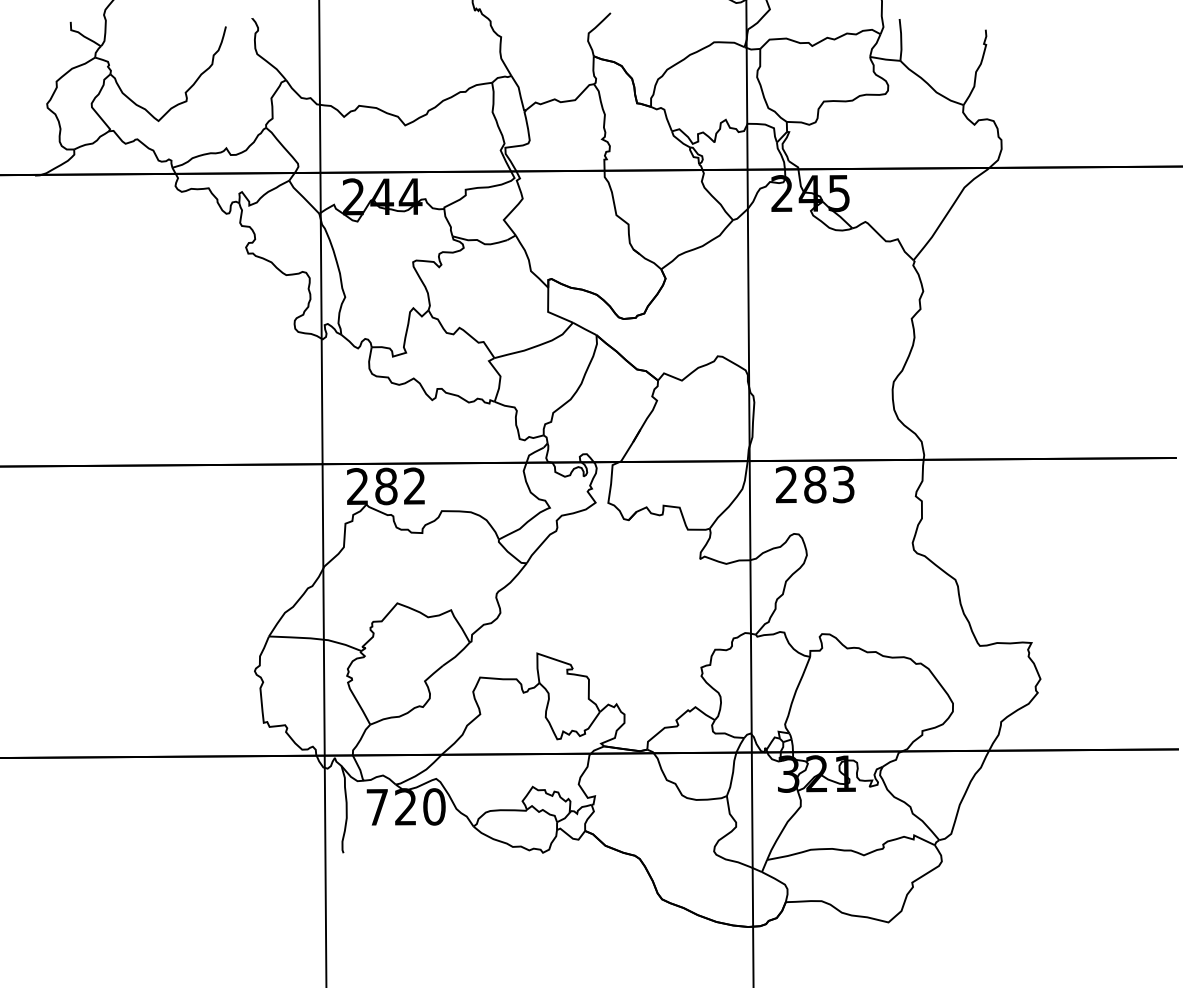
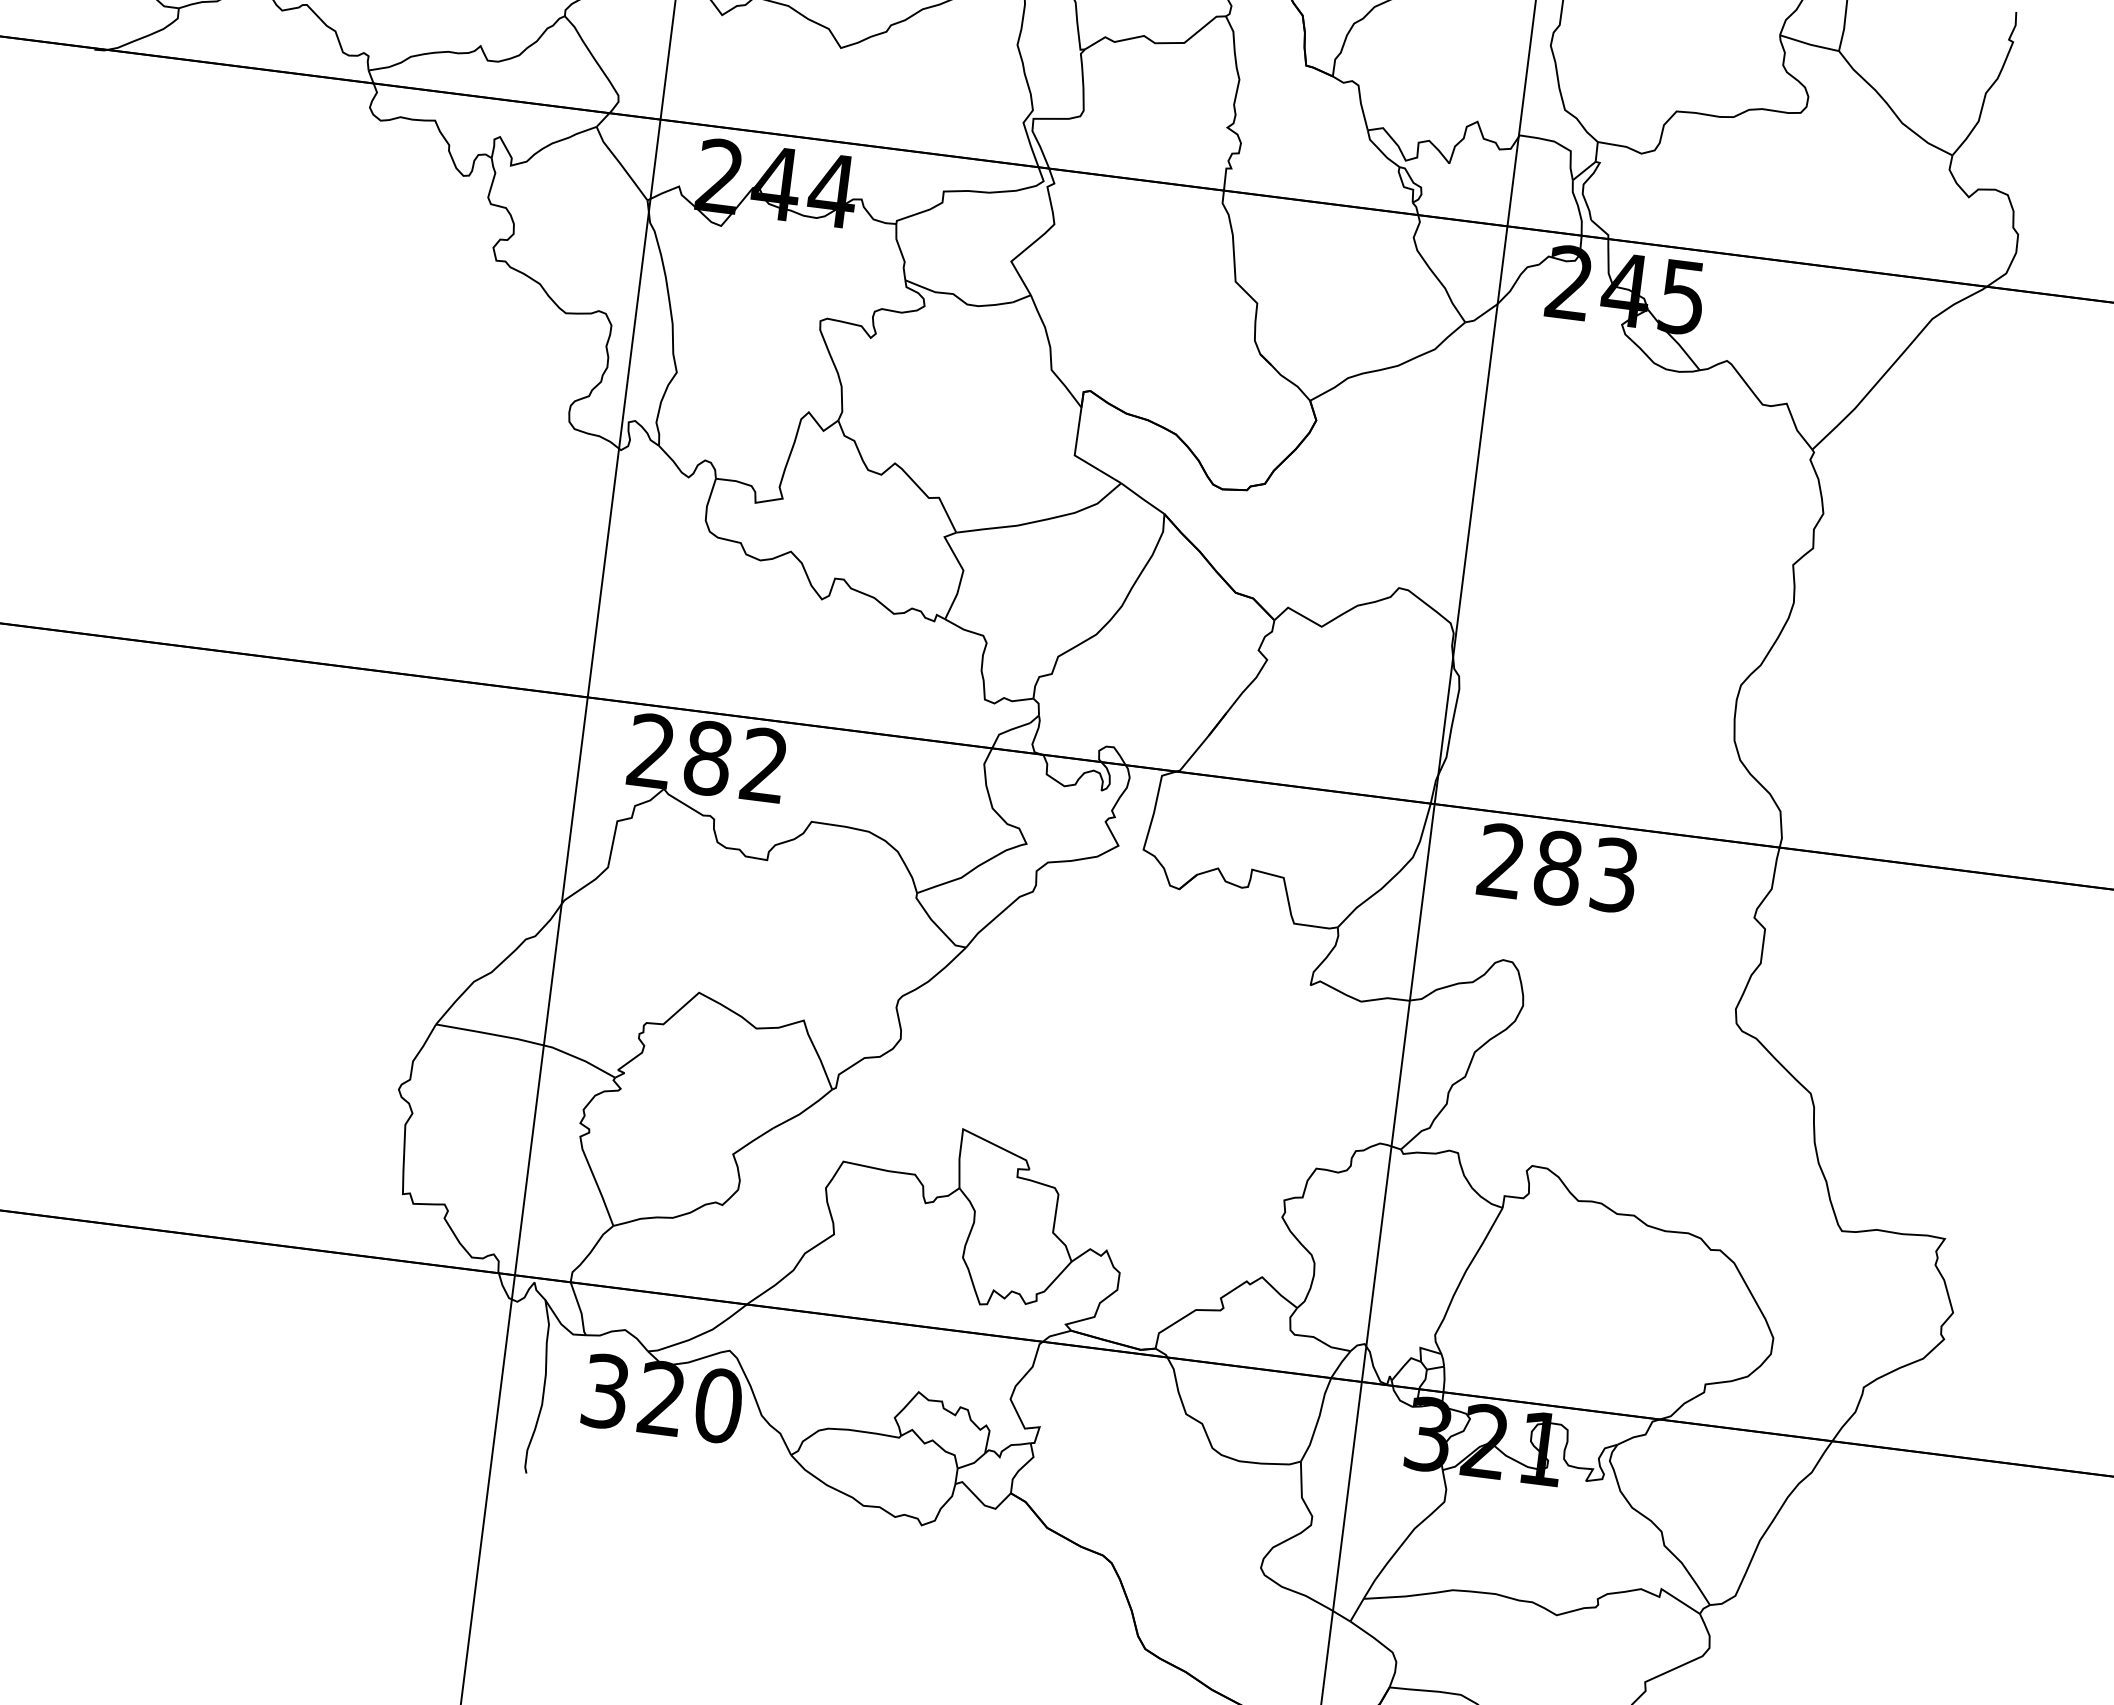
text: (377, 807) -> (605, 1391), 720 -> 320

